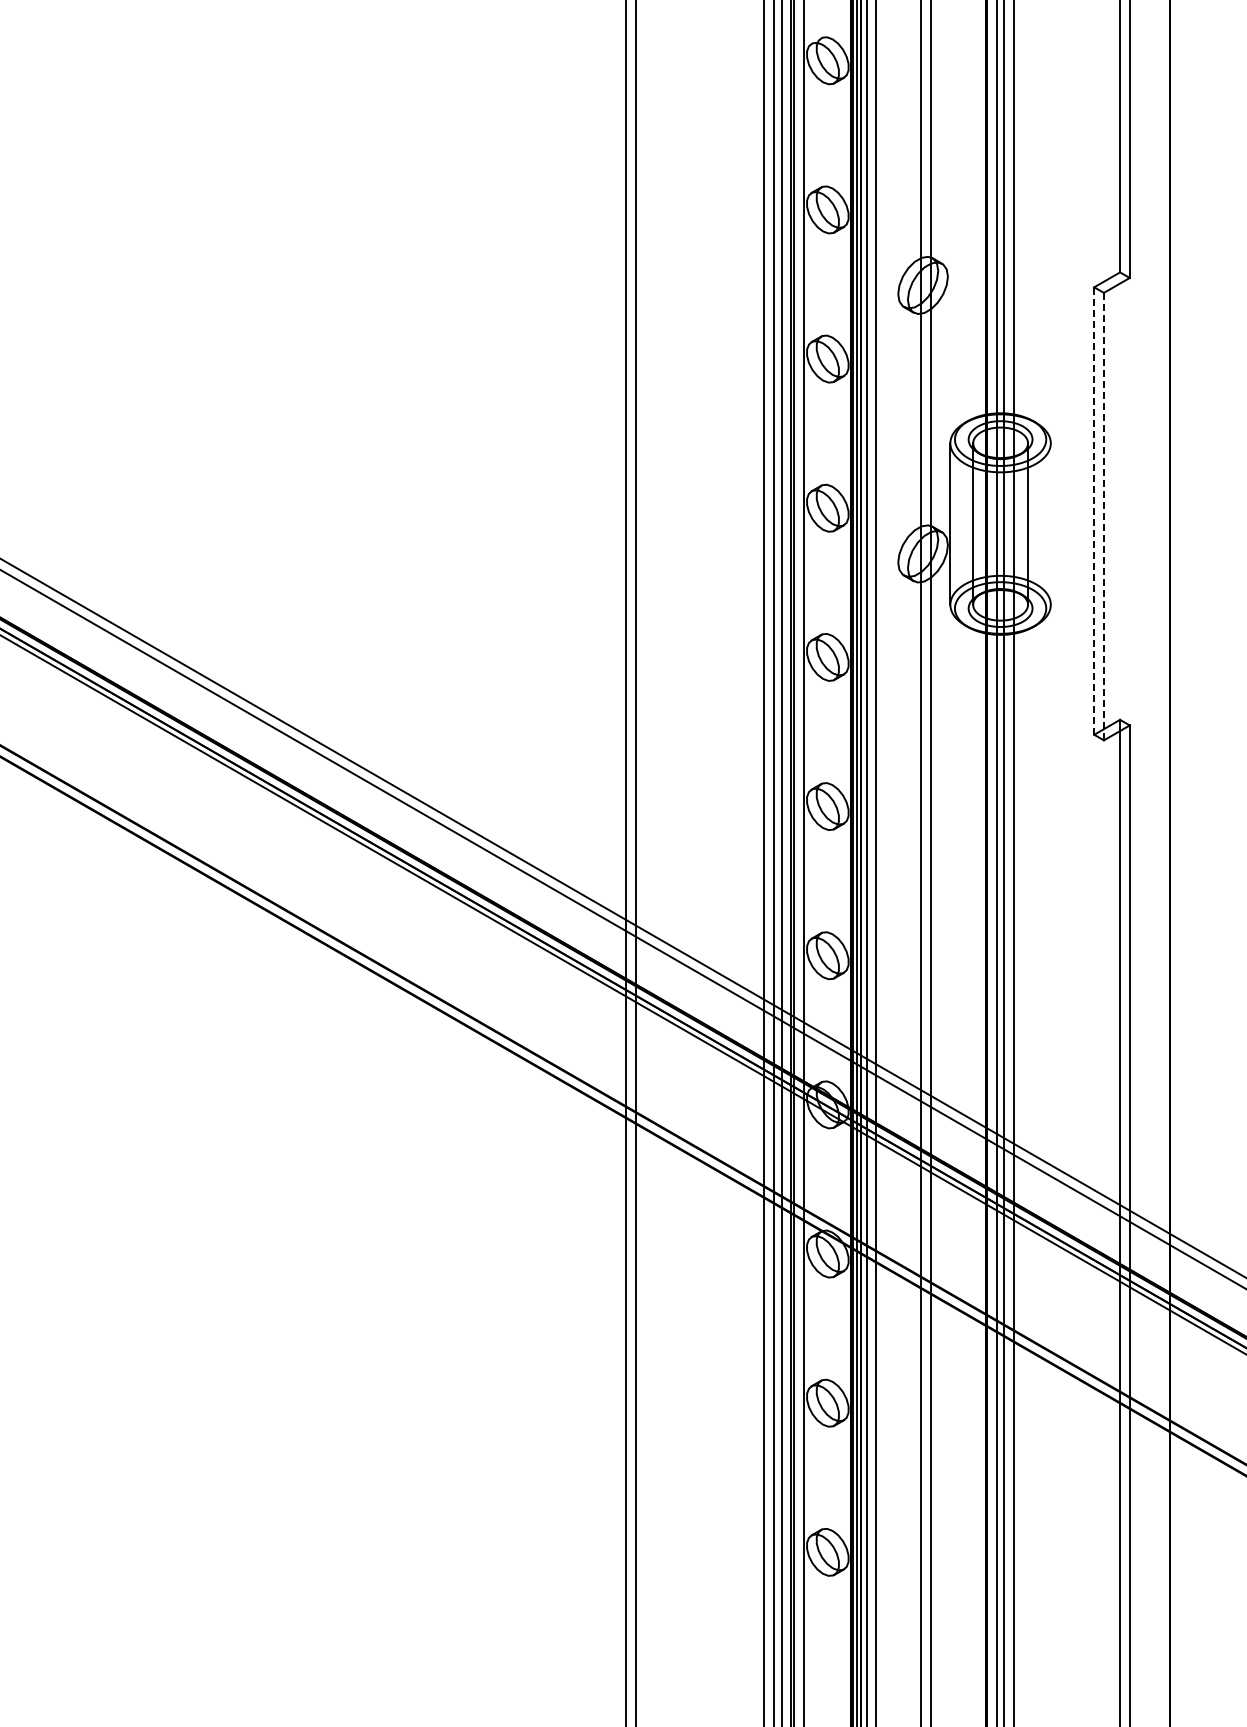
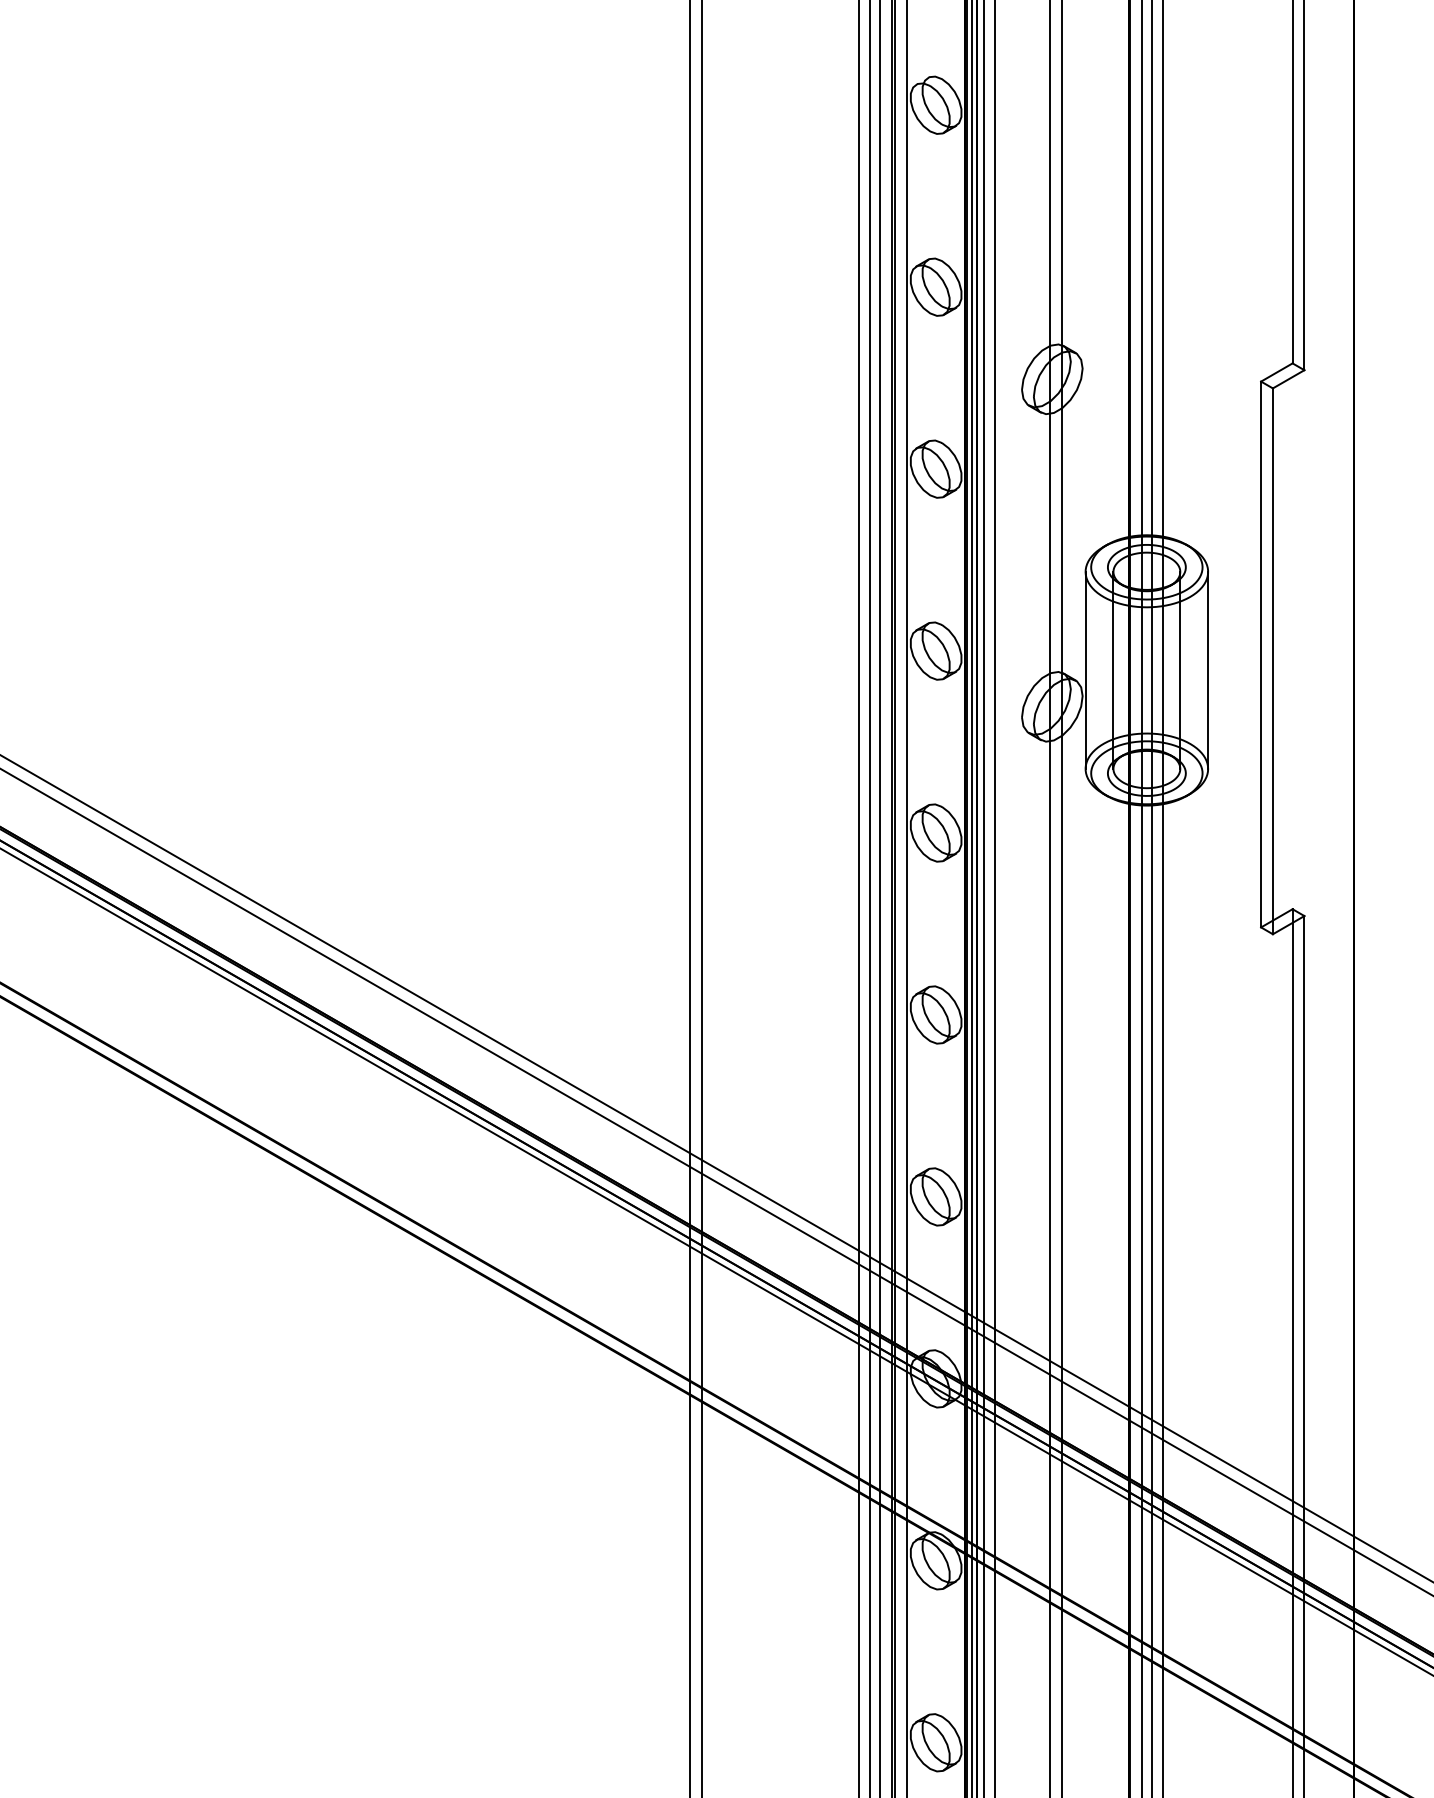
line: (1094, 511) -> (1261, 655), dashed -> solid
line: (1103, 516) -> (1272, 661), dashed -> solid
line: (1050, 523) -> (1207, 669), added

